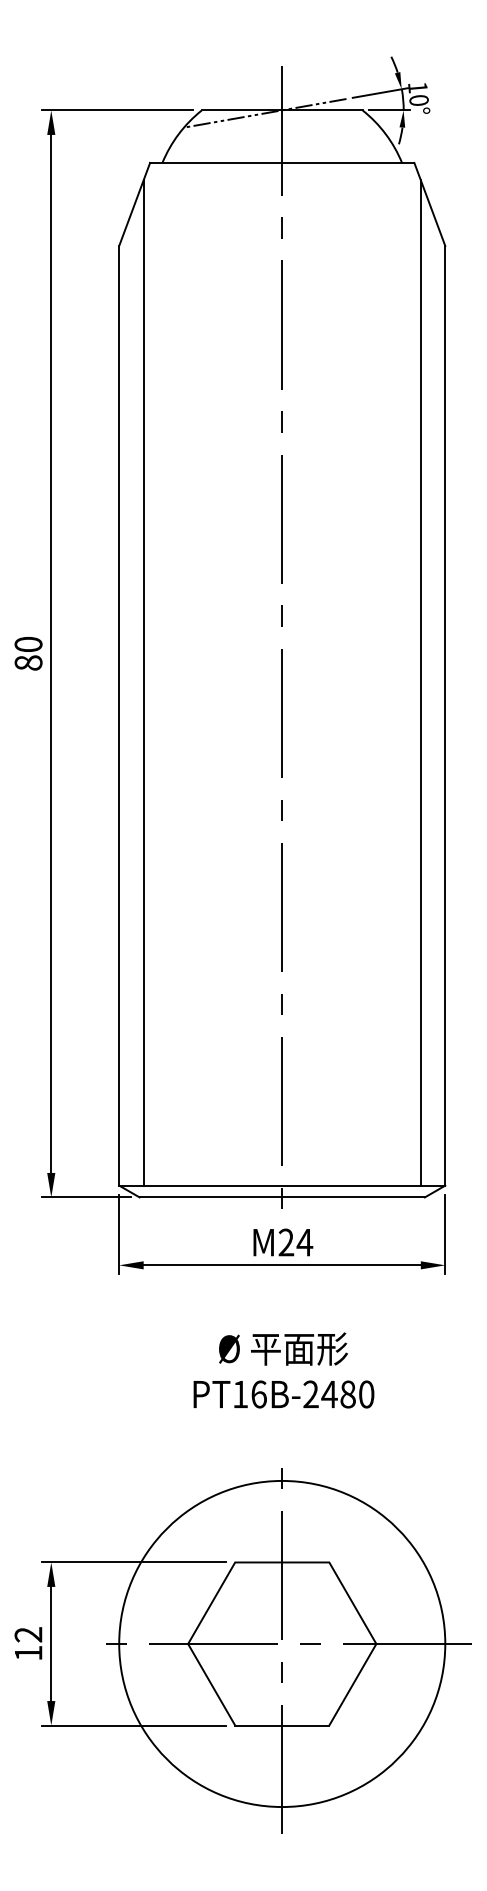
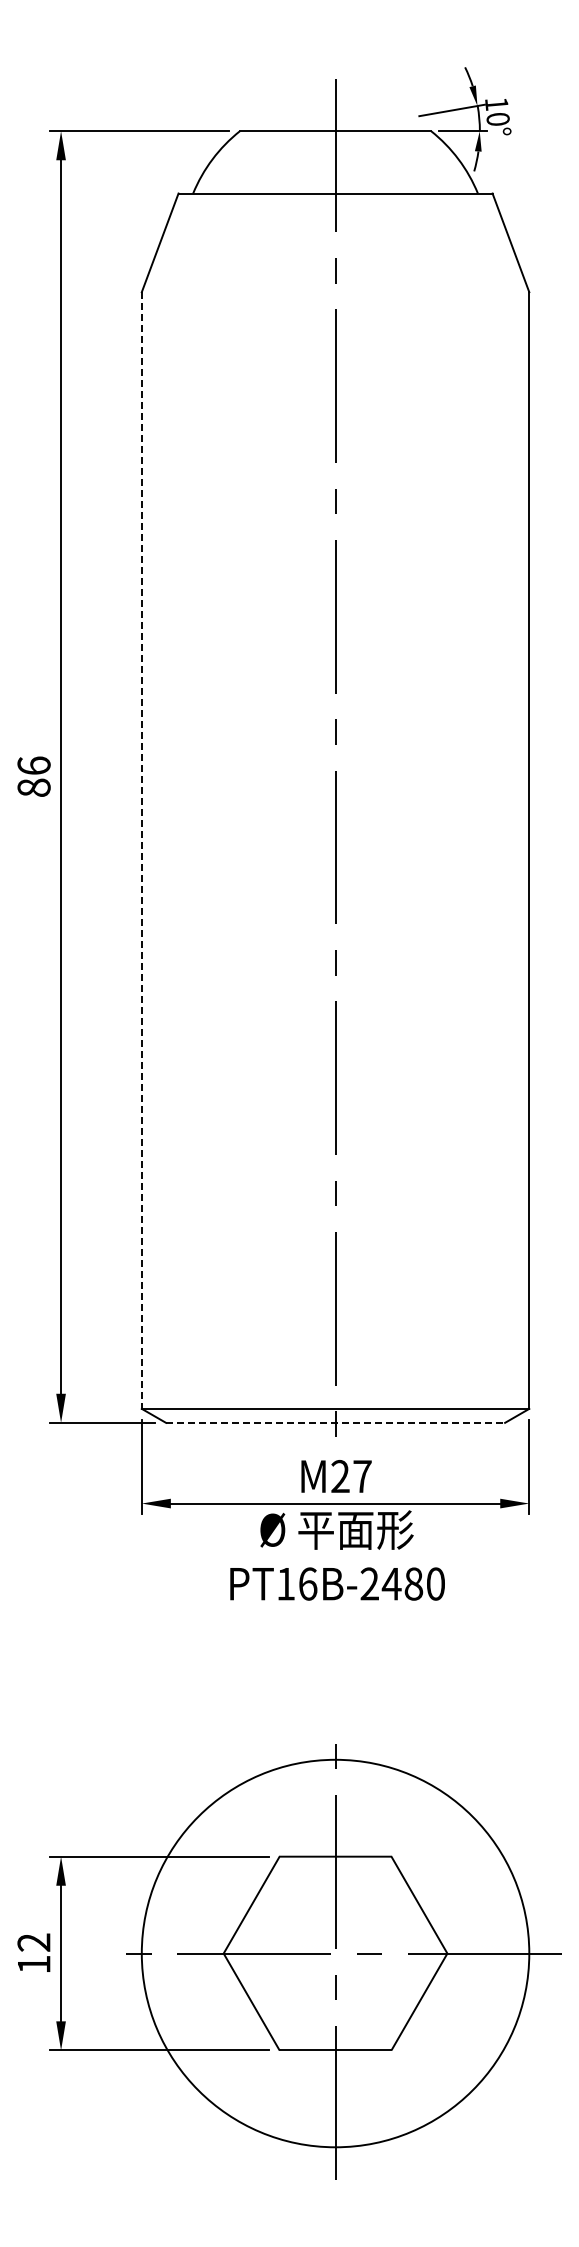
line: (265, 113) -> (315, 134), removed
text: (28, 644) -> (33, 765), 80 -> 86
line: (144, 682) -> (171, 810), removed
line: (421, 682) -> (500, 810), removed
line: (118, 716) -> (141, 851), solid -> dashed
line: (282, 1197) -> (335, 1422), solid -> dashed
text: (304, 1242) -> (362, 1476), M24 -> M27
text: (283, 1370) -> (337, 1555), moved

